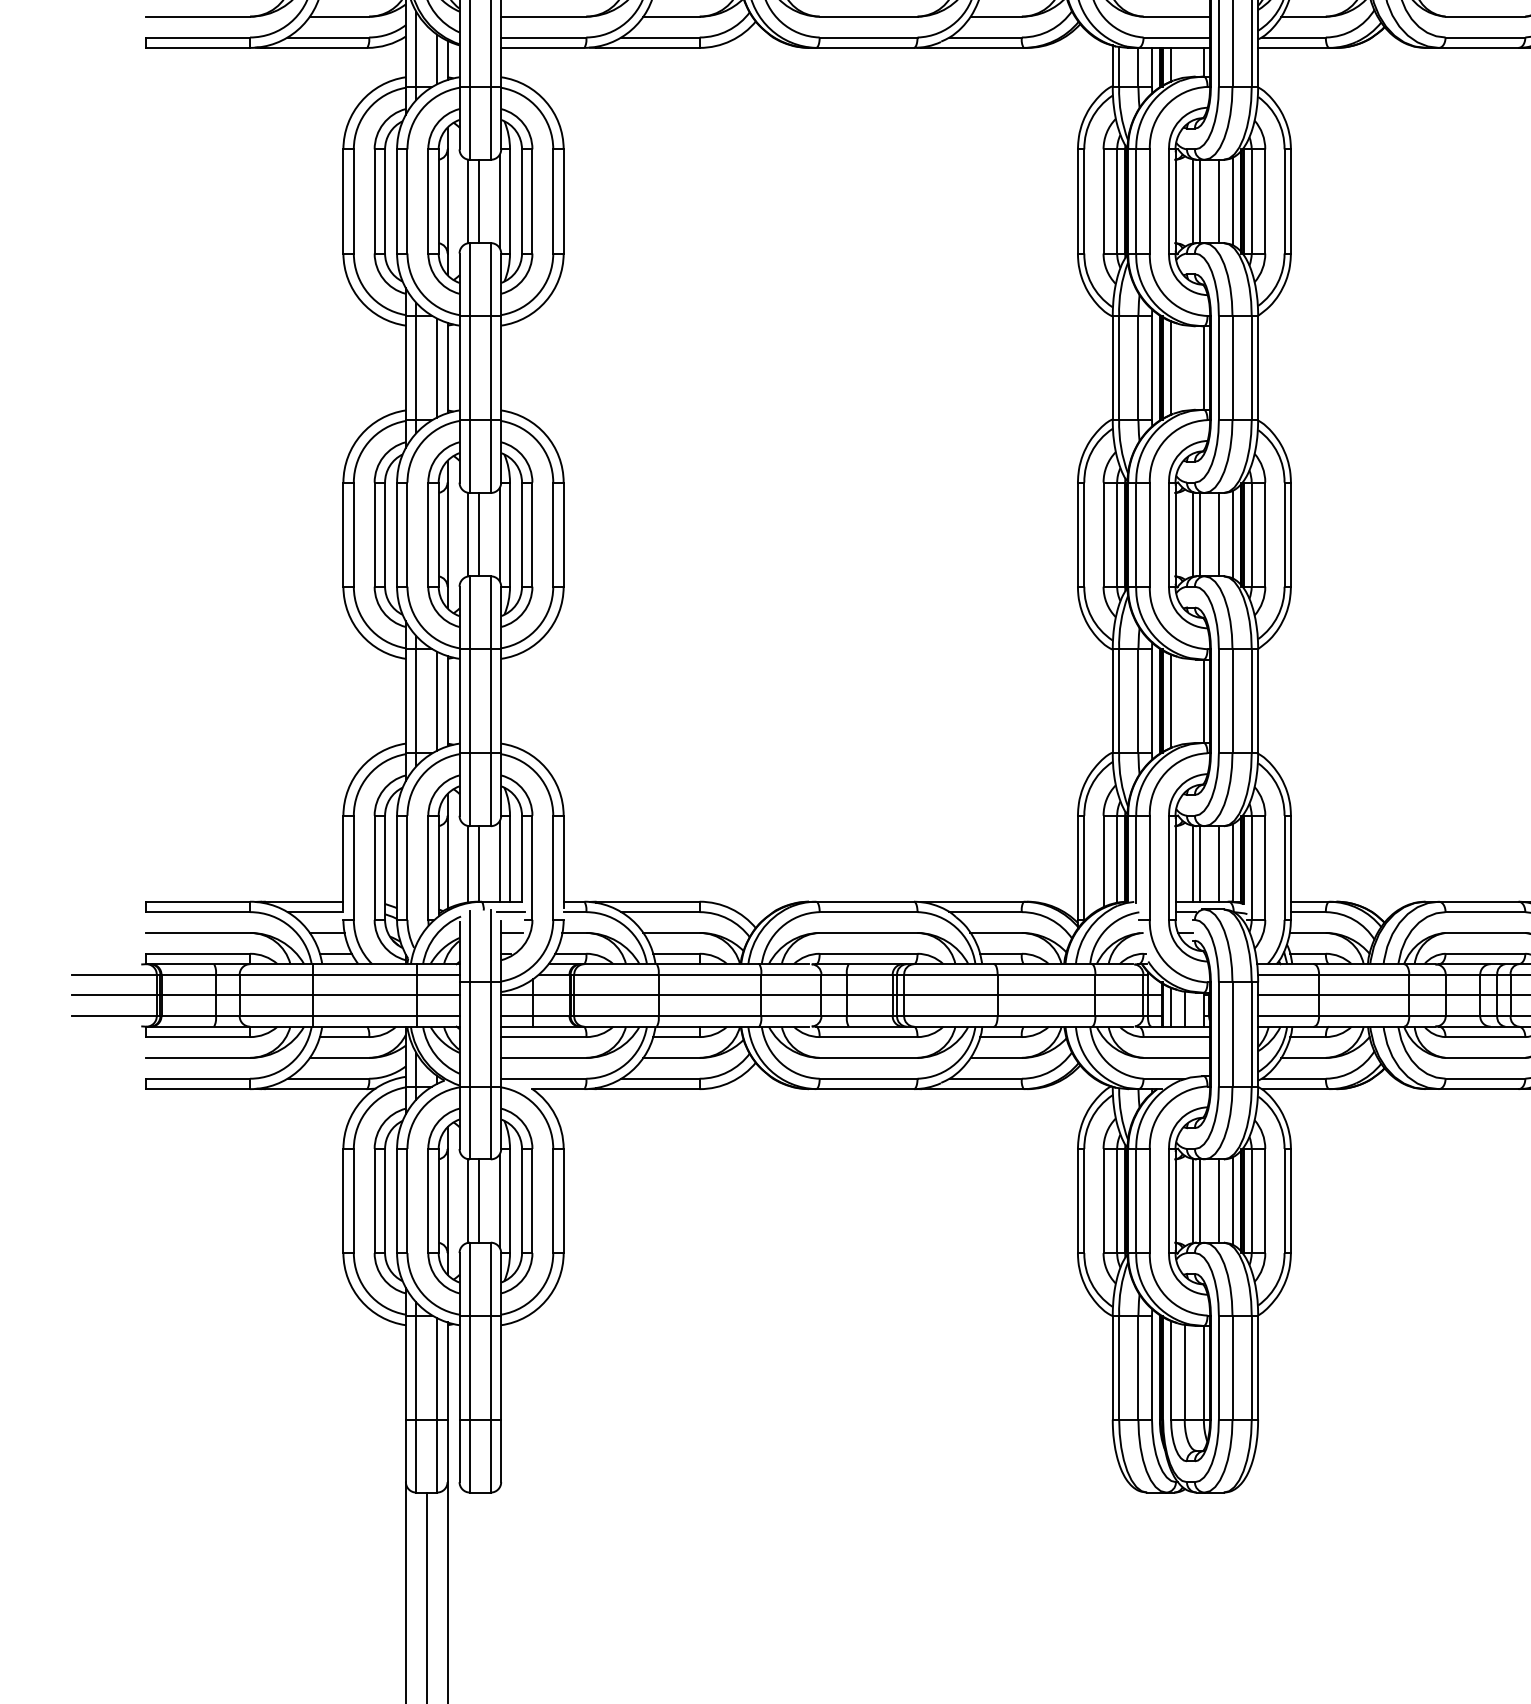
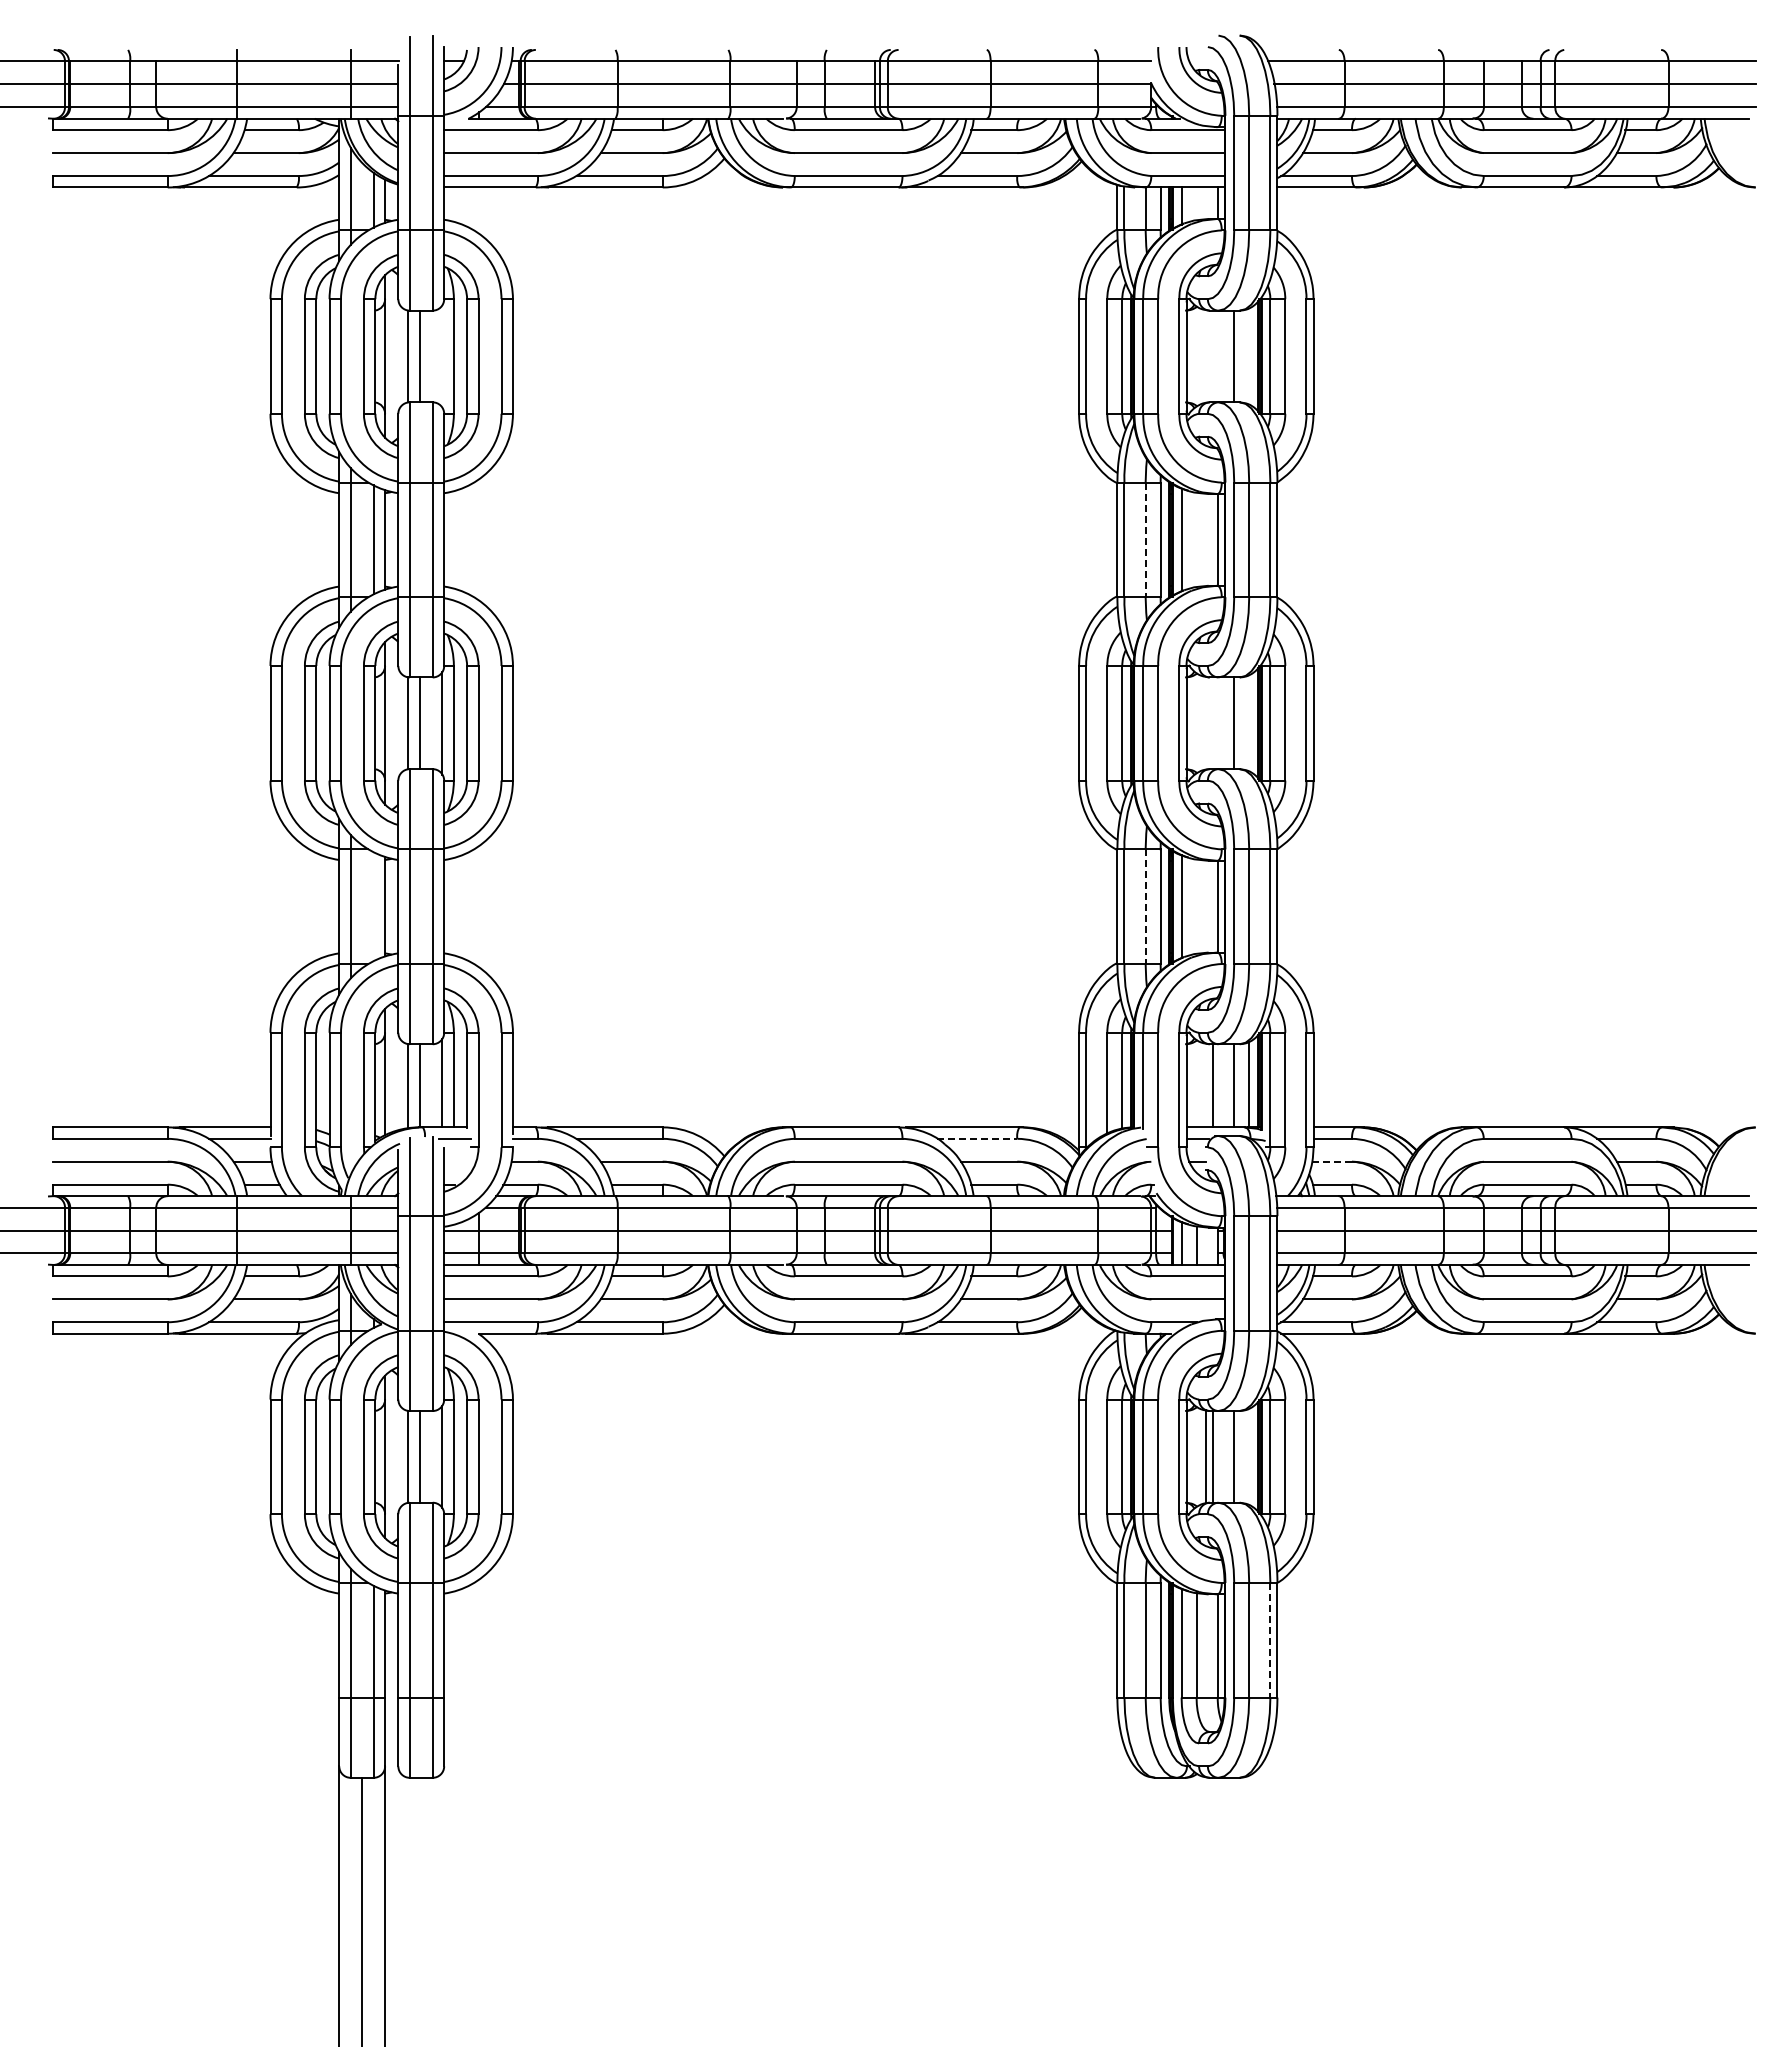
line: (1193, 200) -> (1206, 355), removed
line: (499, 201) -> (442, 356), removed
line: (1200, 201) -> (1213, 356), removed
line: (1232, 201) -> (1249, 356), removed
line: (1138, 368) -> (1145, 540), solid -> dashed
line: (1193, 533) -> (1206, 722), removed
line: (1232, 533) -> (1249, 722), removed
line: (1200, 534) -> (1213, 723), removed
line: (436, 701) -> (373, 906), removed
line: (1138, 701) -> (1145, 907), solid -> dashed
line: (1193, 863) -> (1206, 1085), removed
line: (985, 911) -> (977, 1138), solid -> dashed
line: (512, 932) -> (456, 1161), removed
line: (1308, 932) -> (1332, 1161), solid -> dashed
line: (1232, 1200) -> (1249, 1456), removed
line: (1251, 1367) -> (1270, 1640), solid -> dashed

